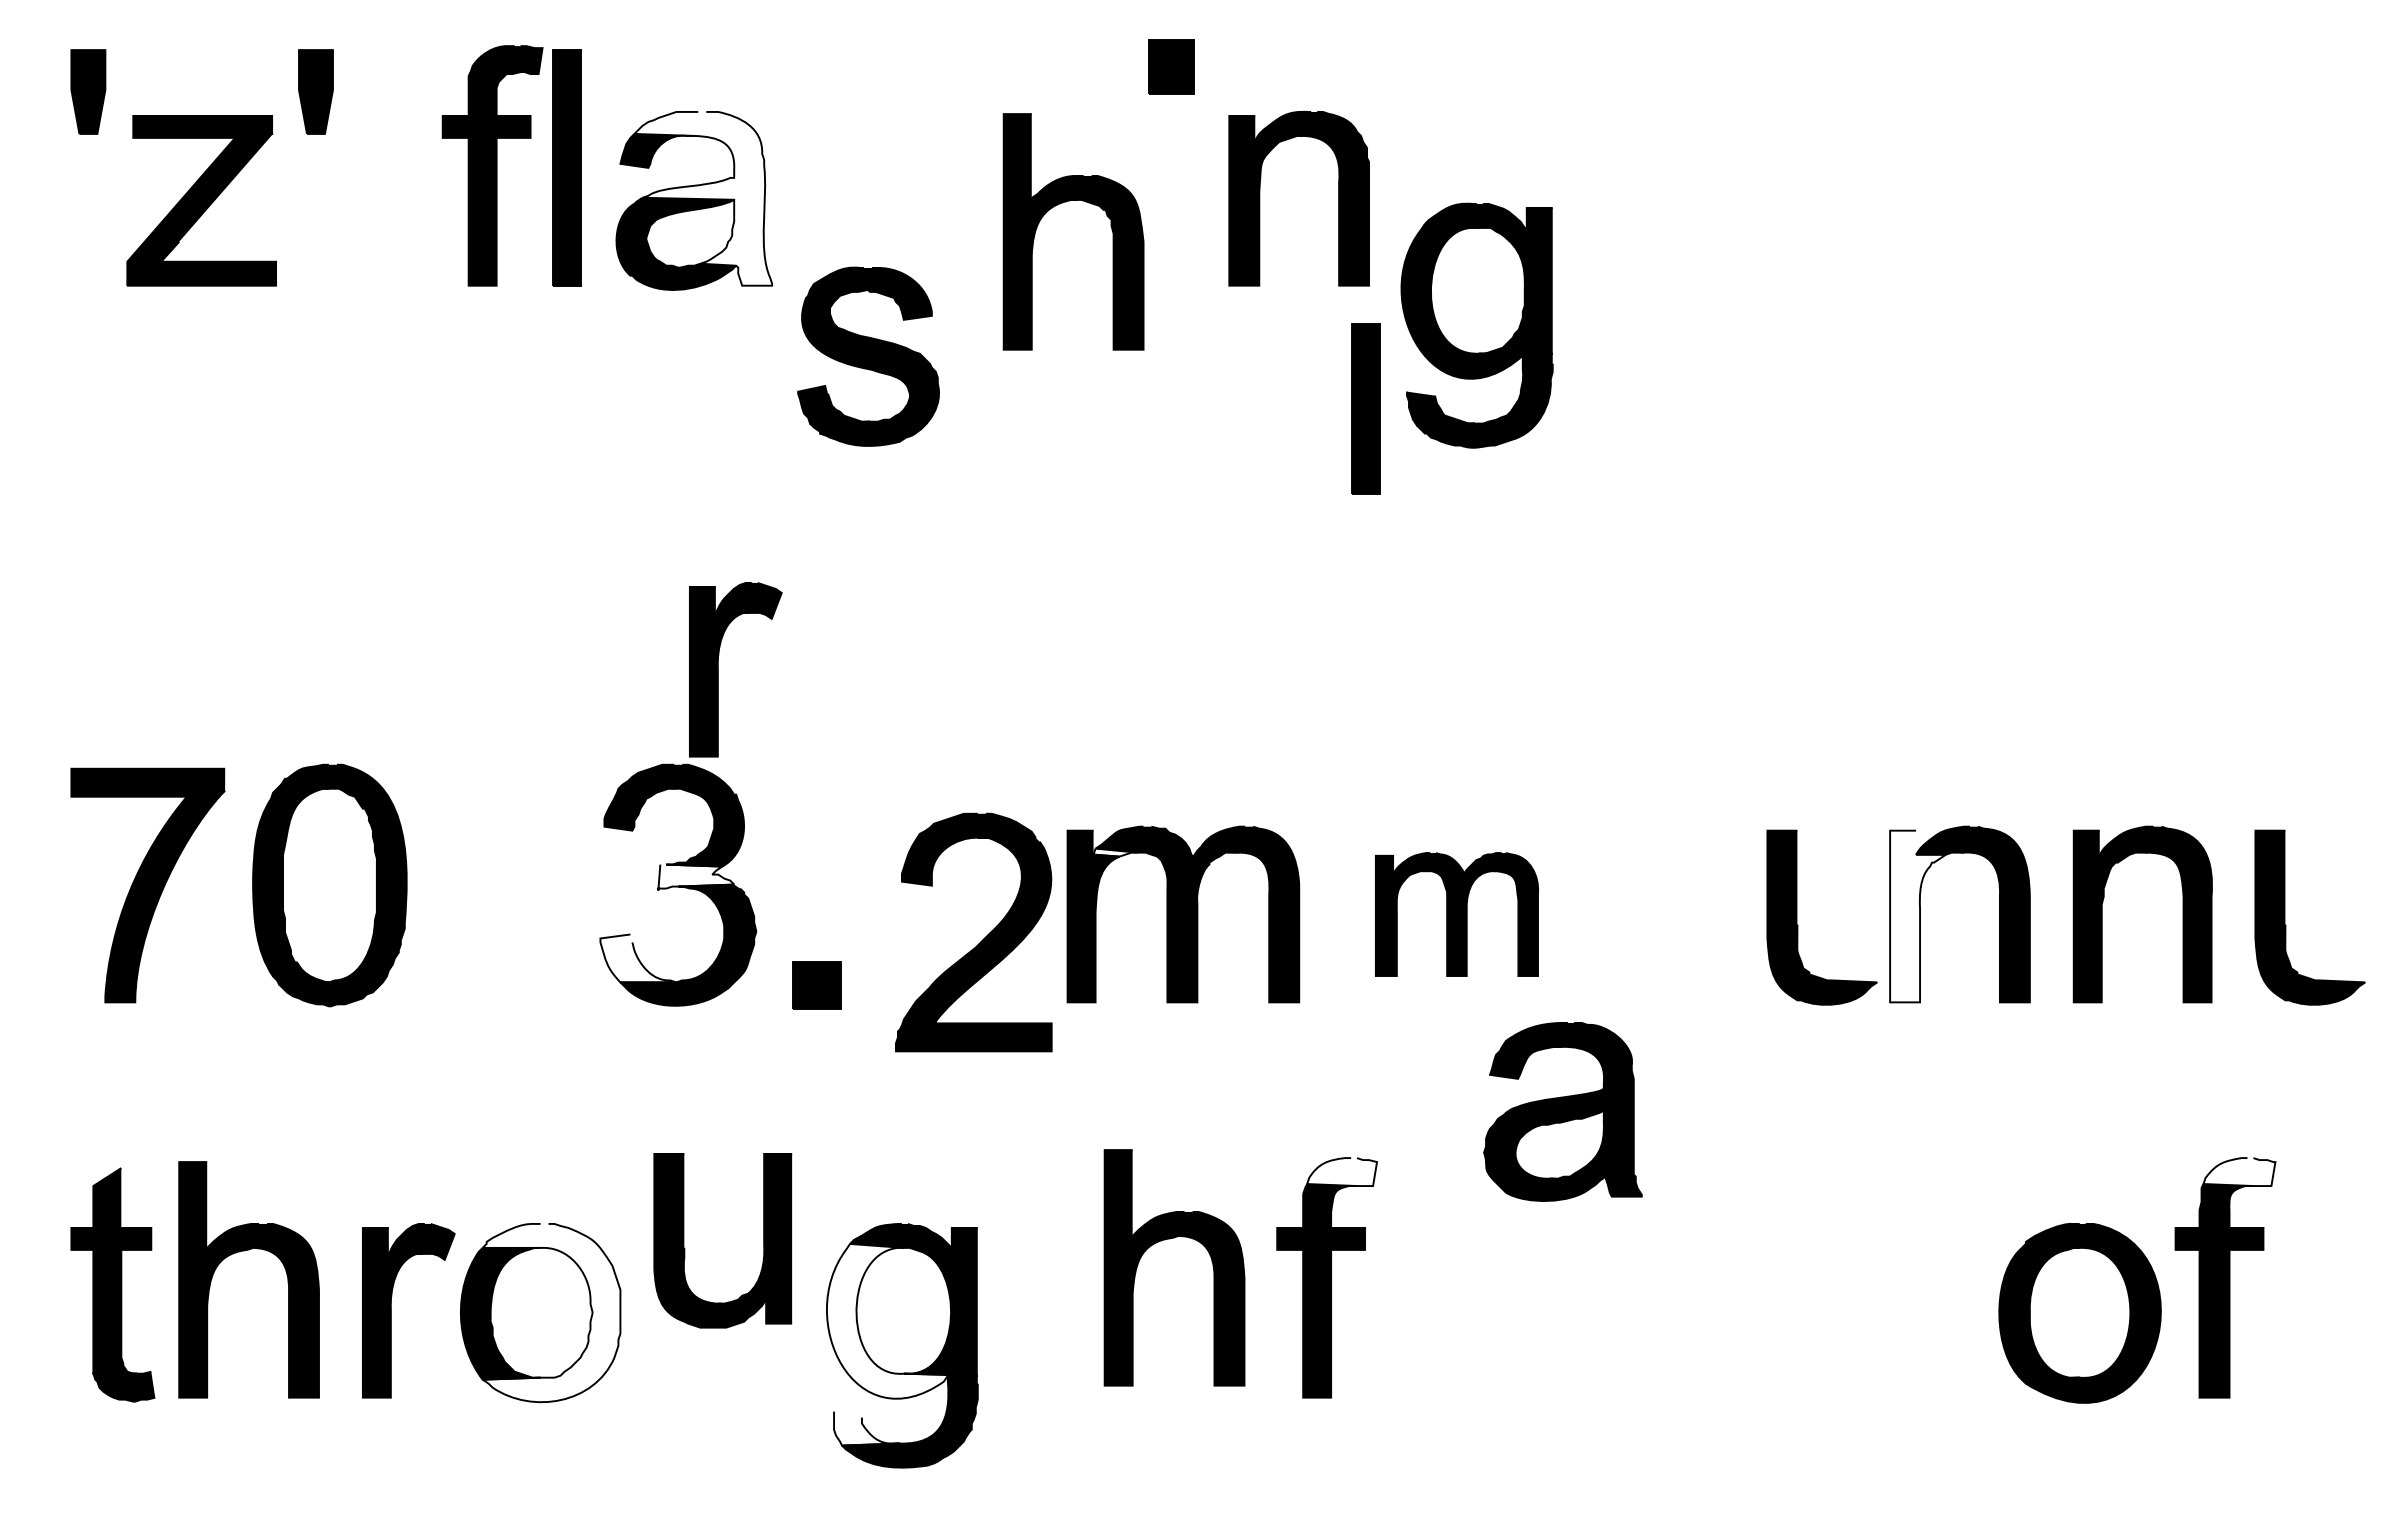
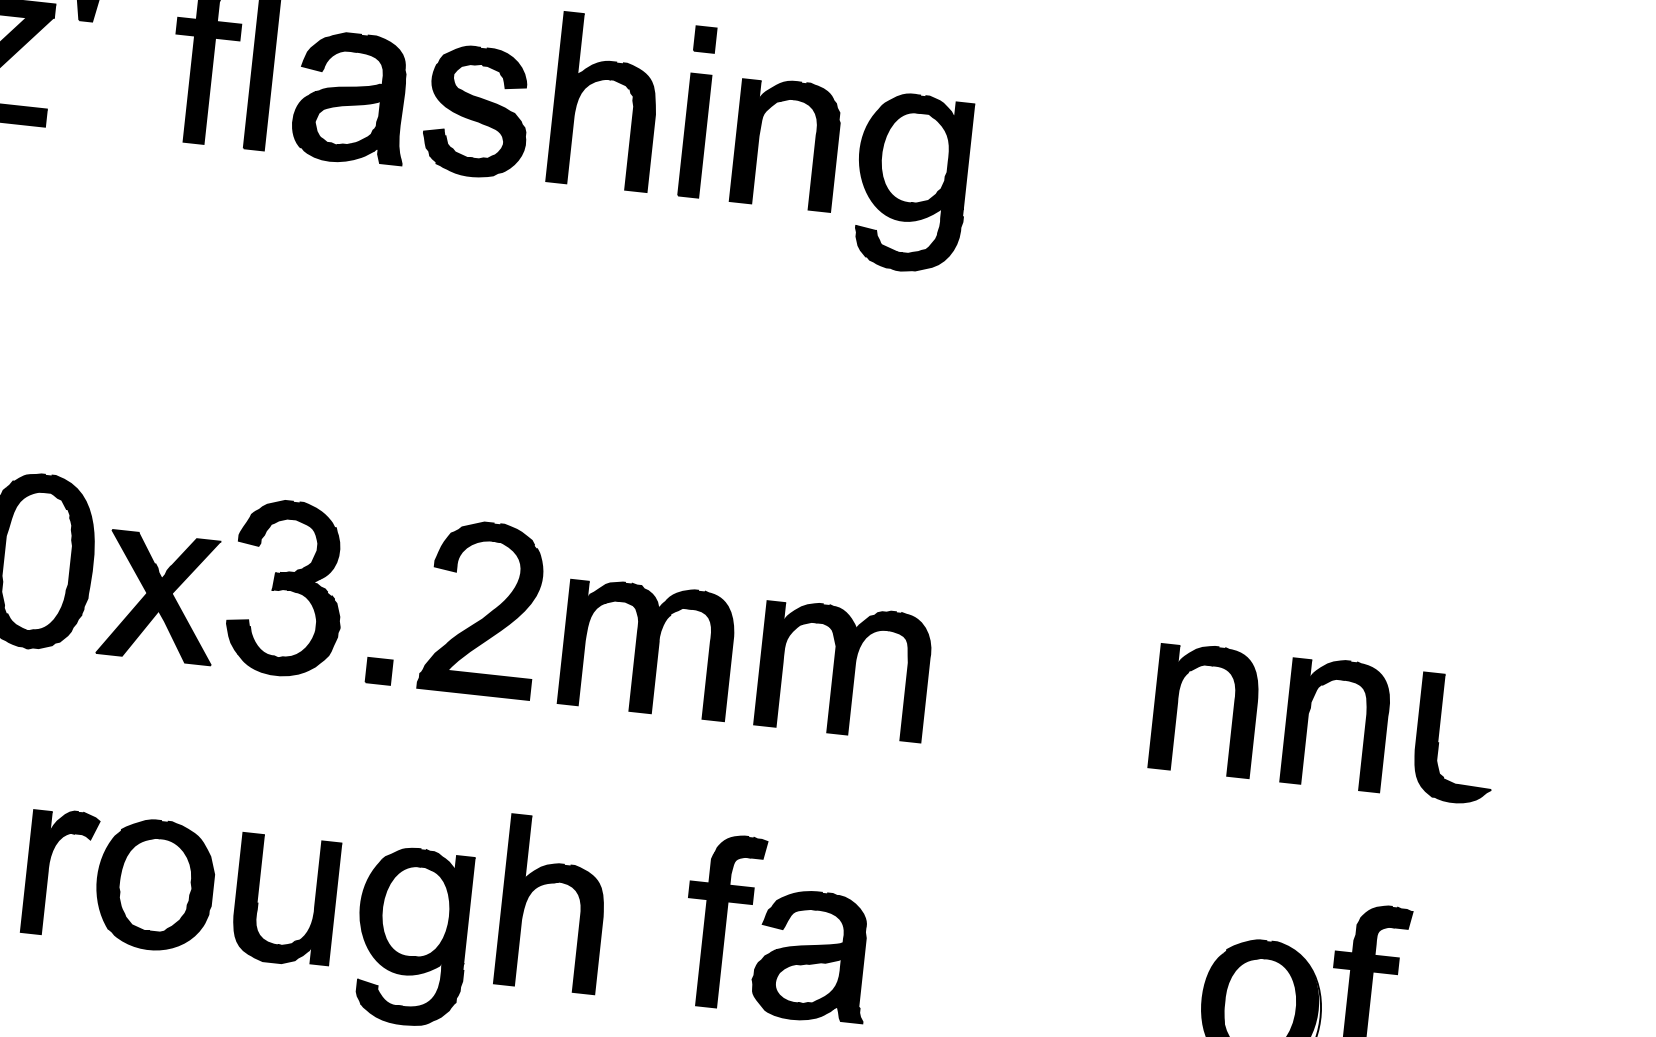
part: (1170, 66) -> (704, 39), size x0.62
fill: (703, 198) -> (358, 97), added
part: (1066, 202) -> (602, 80), moved
part: (1476, 325) -> (911, 182), moved
part: (868, 356) -> (477, 111), moved
part: (1365, 408) -> (694, 135), moved
part: (718, 669) -> (333, 436), removed
fill: (1115, 852) -> (603, 599), added
fill: (696, 877) -> (300, 584), added
part: (1456, 914) -> (843, 670), size x1.43
part: (504, 916) -> (160, 597), added
fill: (1918, 916) -> (1175, 707), added
part: (1797, 917) -> (1088, 699), removed
part: (981, 940) -> (487, 614), moved
fill: (638, 958) -> (253, 638), added
part: (816, 984) -> (378, 670), size x0.71
part: (1562, 1111) -> (812, 956), moved
fill: (1342, 1172) -> (741, 846), added
fill: (2239, 1172) -> (1385, 916), added
part: (1170, 1239) -> (552, 883), moved
part: (685, 1248) -> (258, 903), moved
fill: (551, 1312) -> (162, 885), added
fill: (901, 1320) -> (413, 918), added
fill: (866, 1428) -> (380, 993), added

